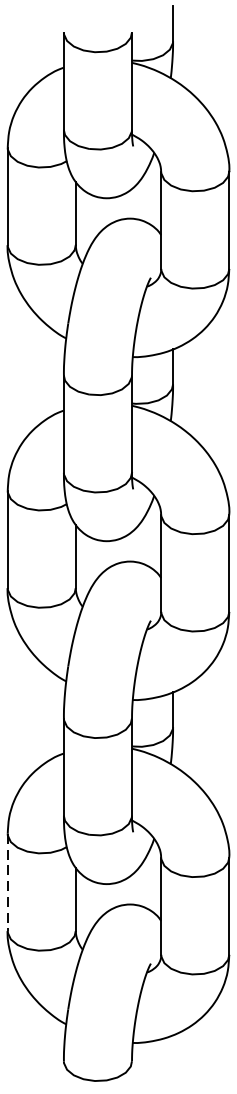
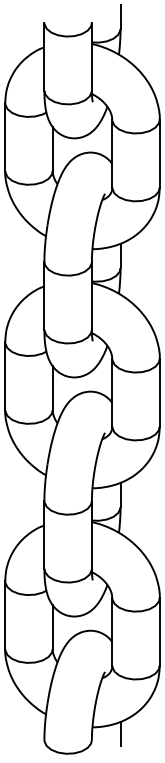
line: (8, 882) -> (5, 615), dashed -> solid
line: (173, 1051) -> (120, 733), added

